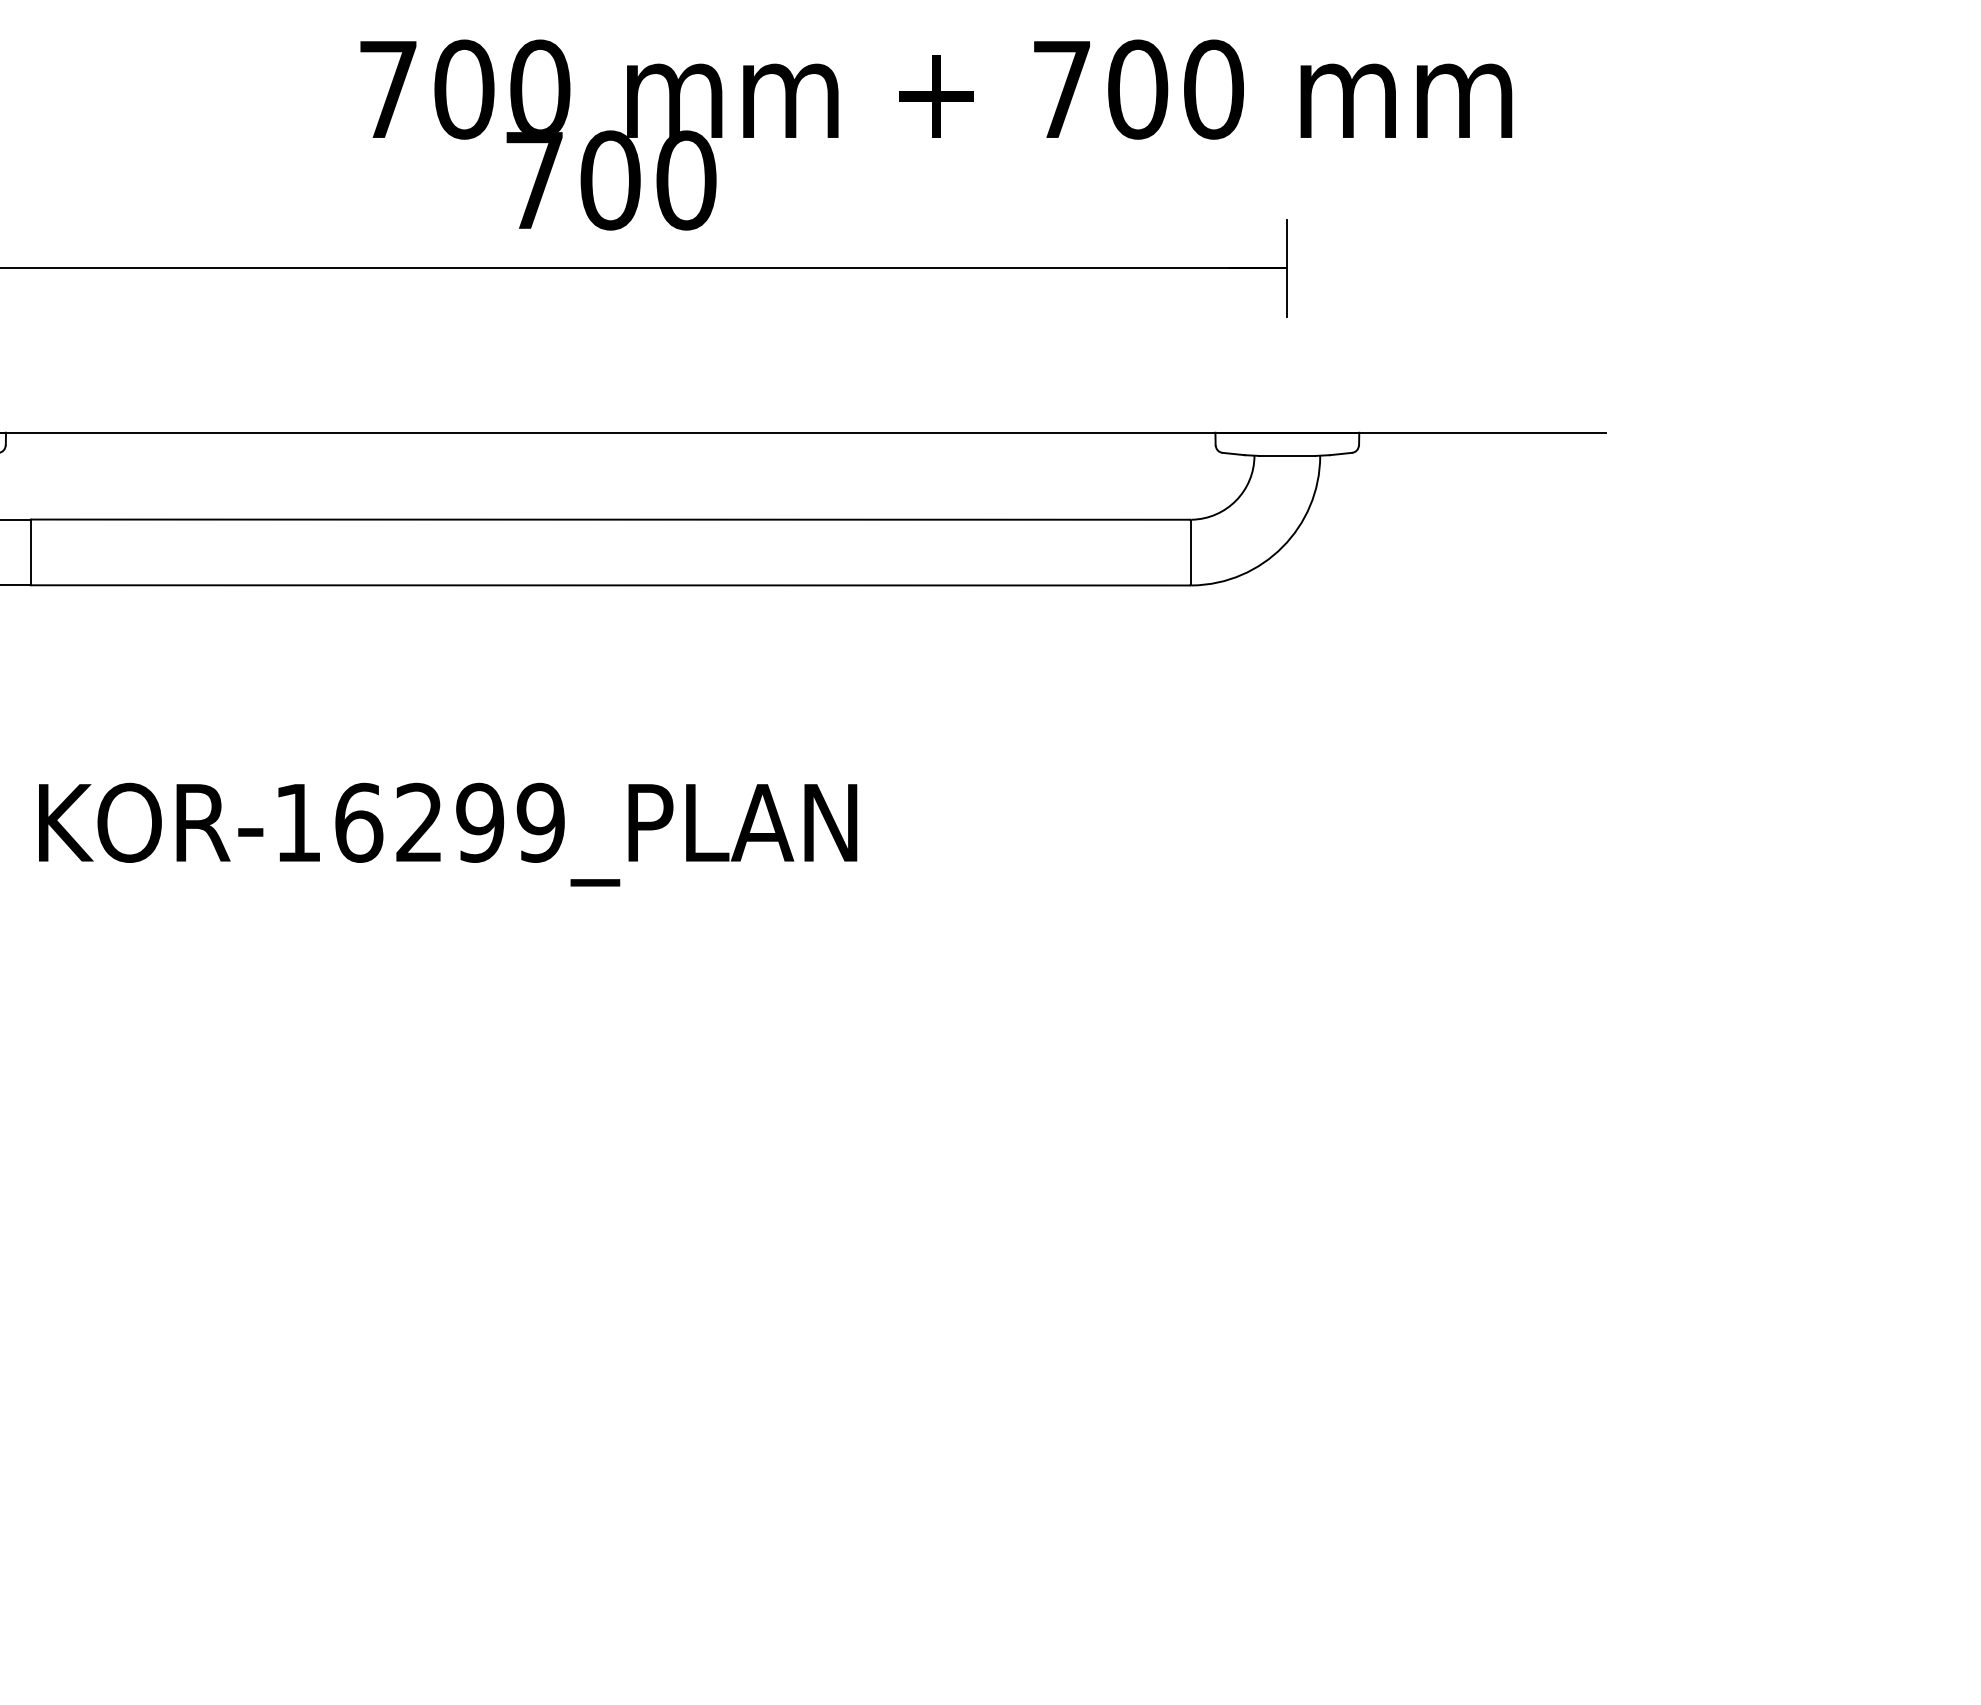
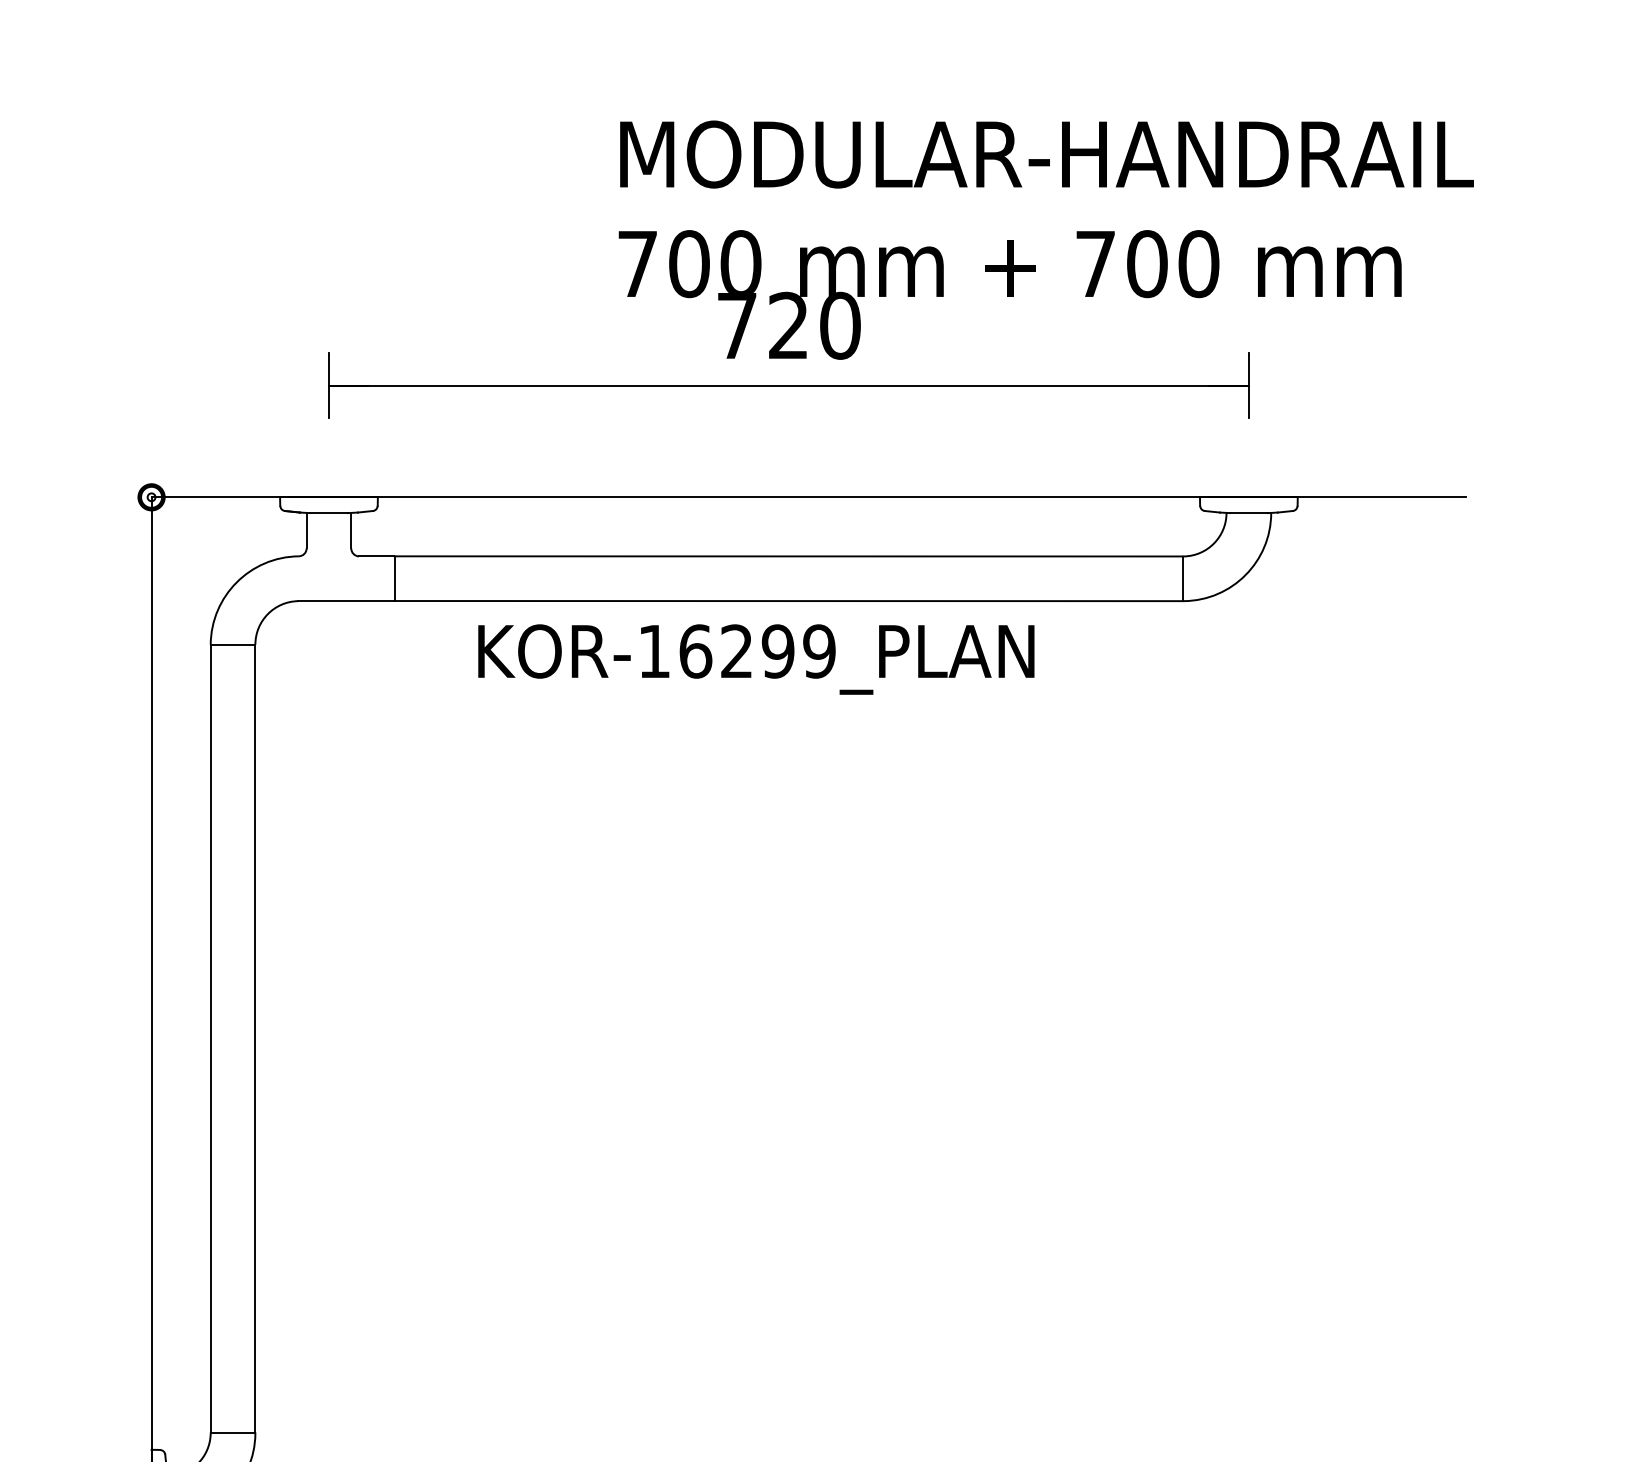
text: (610, 179) -> (788, 325), 700 -> 720
text: (448, 834) -> (756, 659), moved

